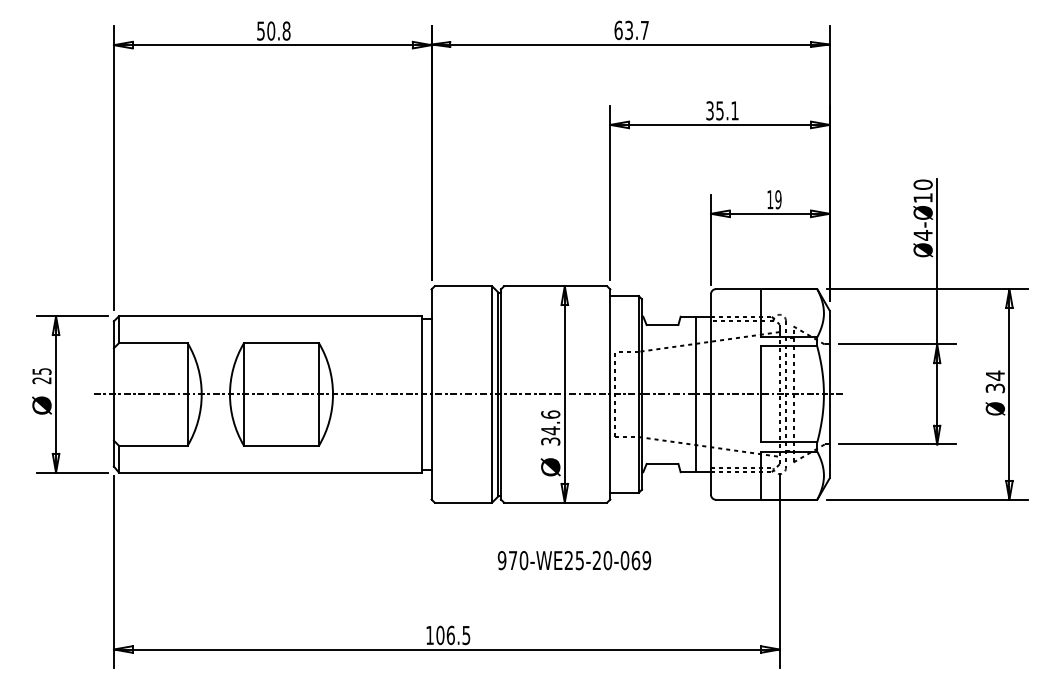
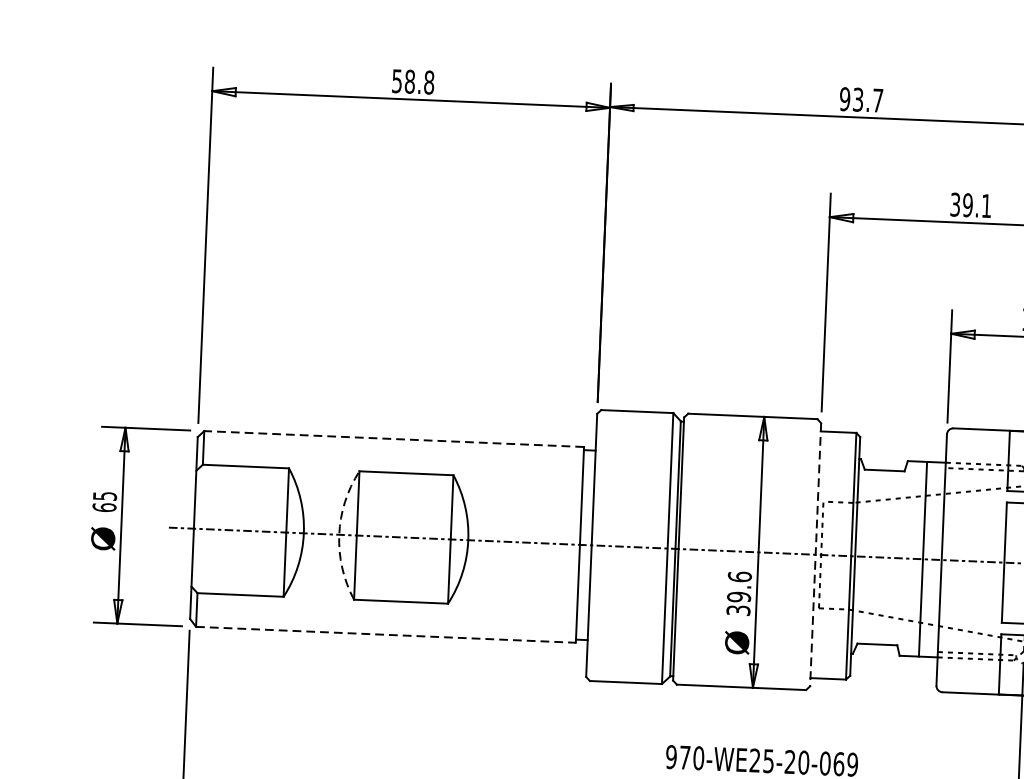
text: (271, 30) -> (410, 81), 50.8 -> 58.8
text: (618, 30) -> (844, 99), 63.7 -> 93.7
text: (719, 110) -> (967, 204), 35.1 -> 39.1
line: (270, 316) -> (394, 439), solid -> dashed
text: (41, 380) -> (103, 507), 25 -> 65
arc: (229, 394) -> (338, 534), solid -> dashed
line: (610, 394) -> (815, 554), solid -> dashed
text: (550, 430) -> (738, 596), 34.6 -> 39.6
line: (270, 472) -> (385, 634), solid -> dashed

